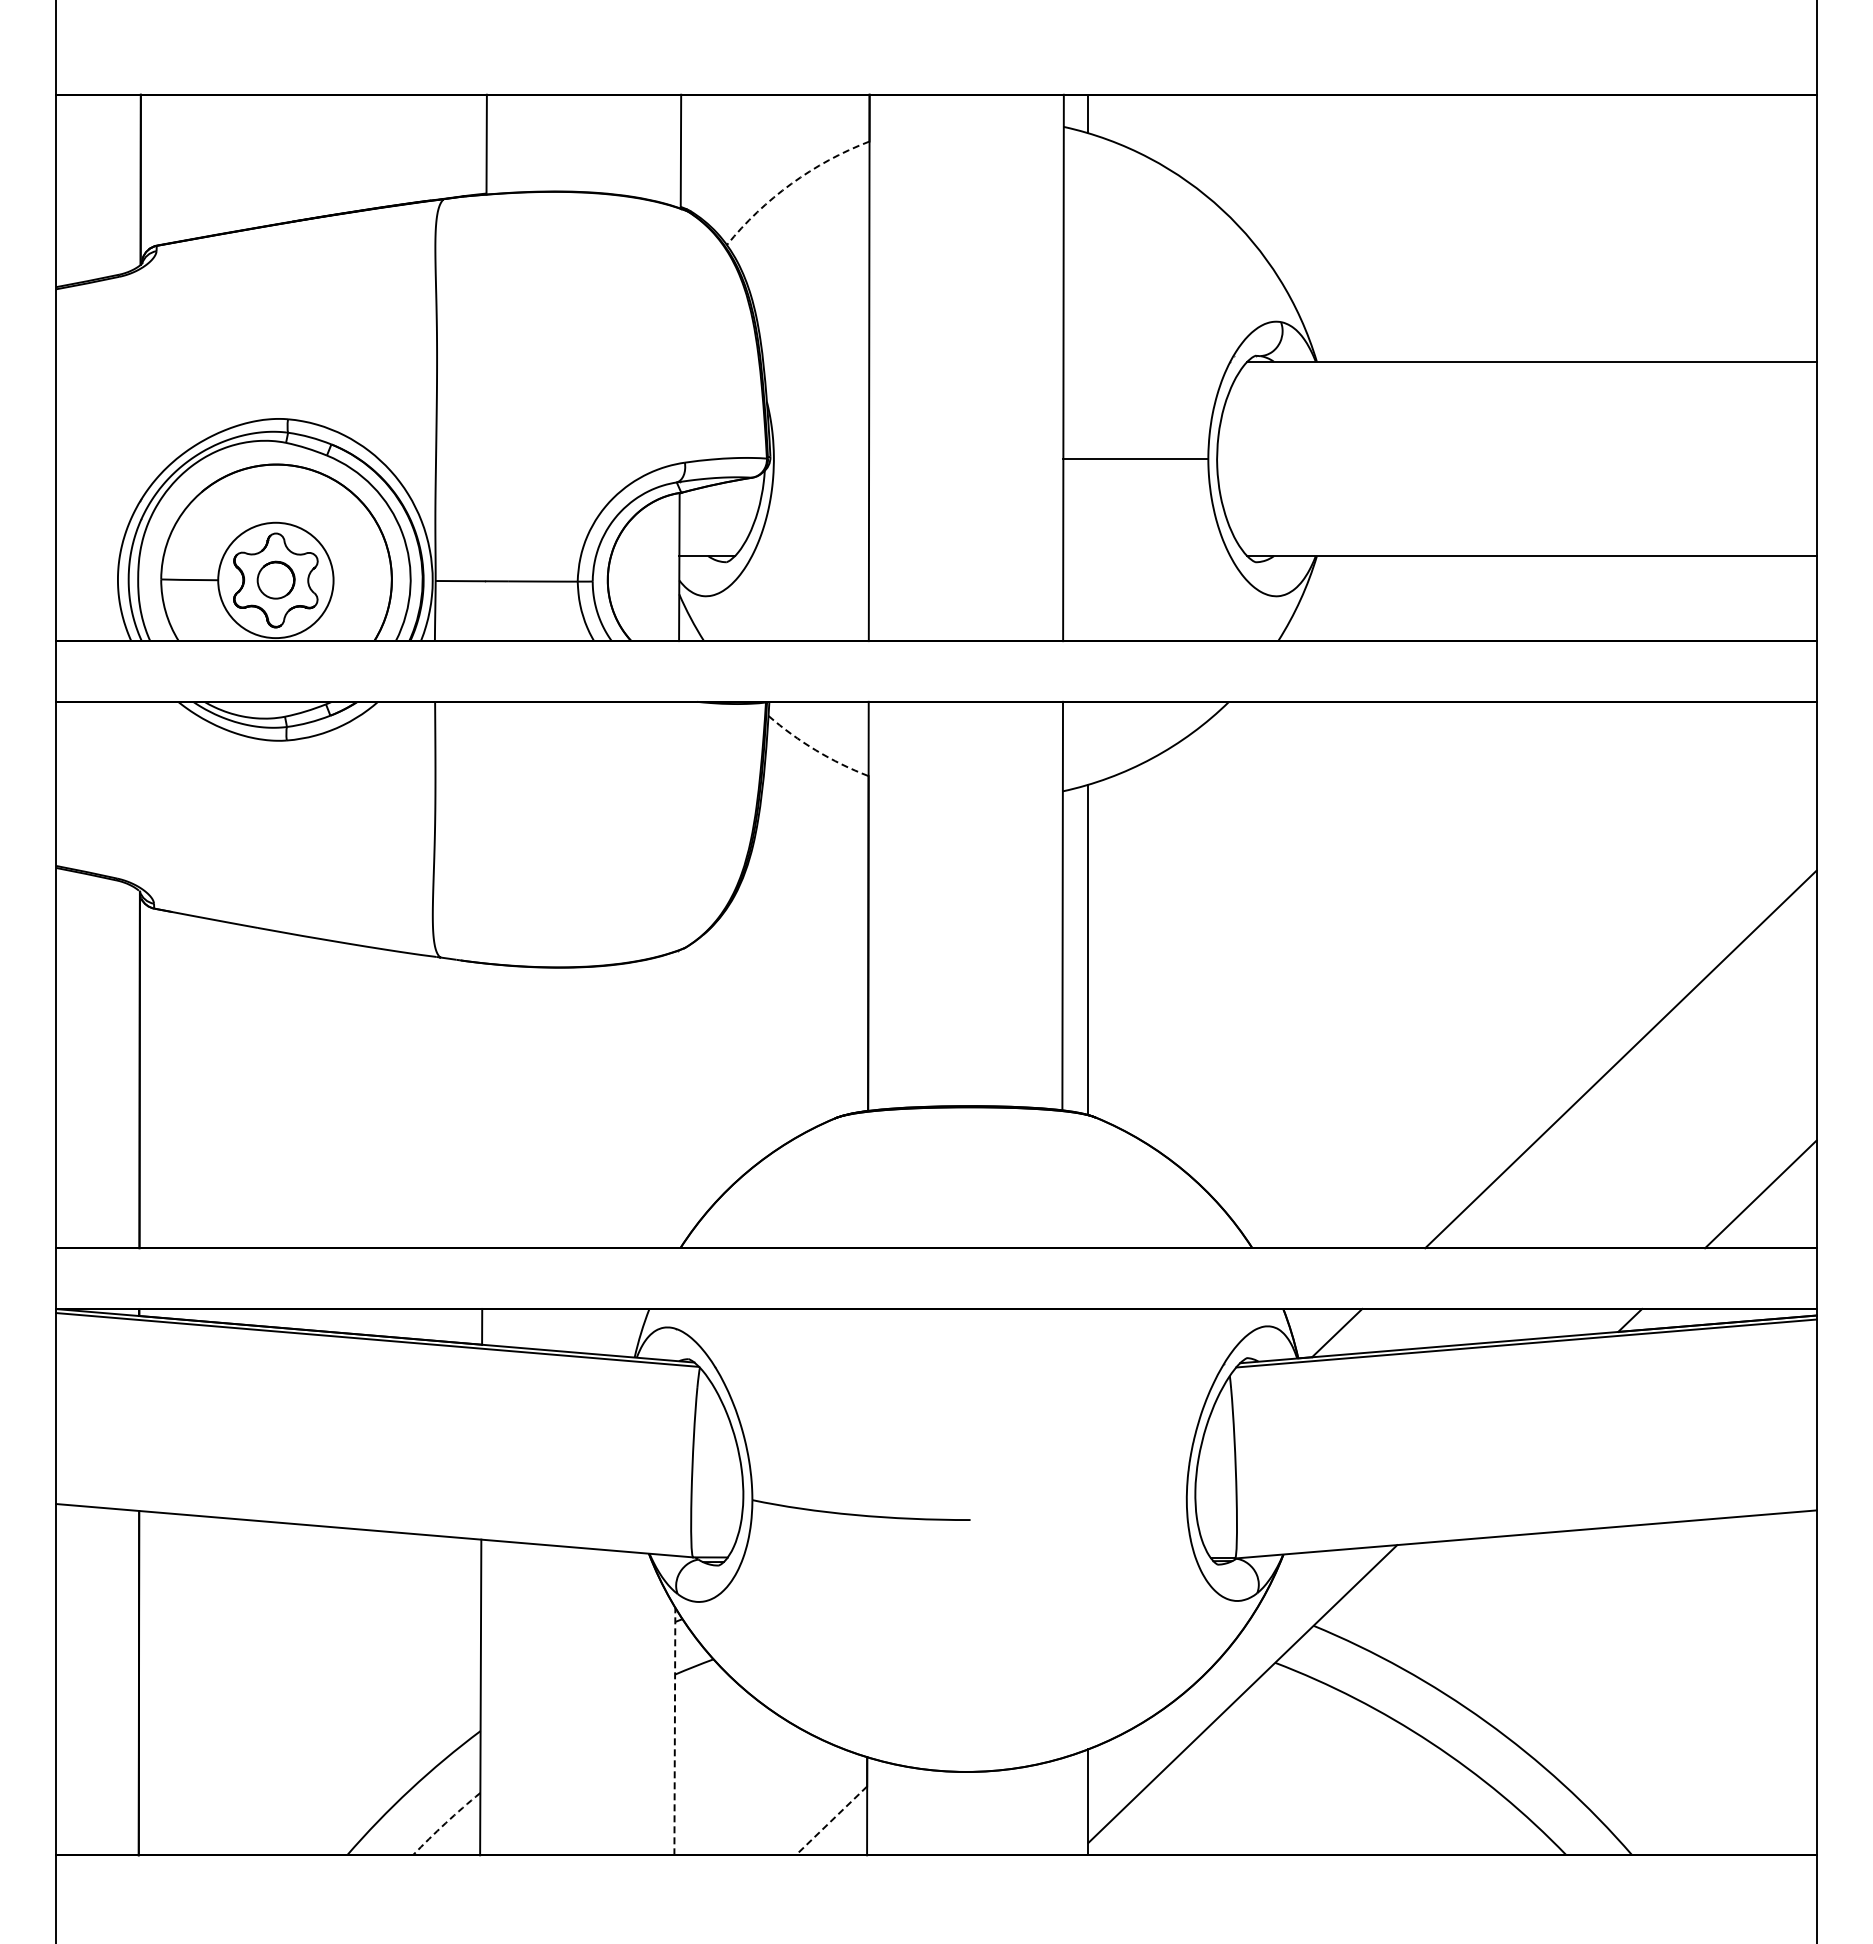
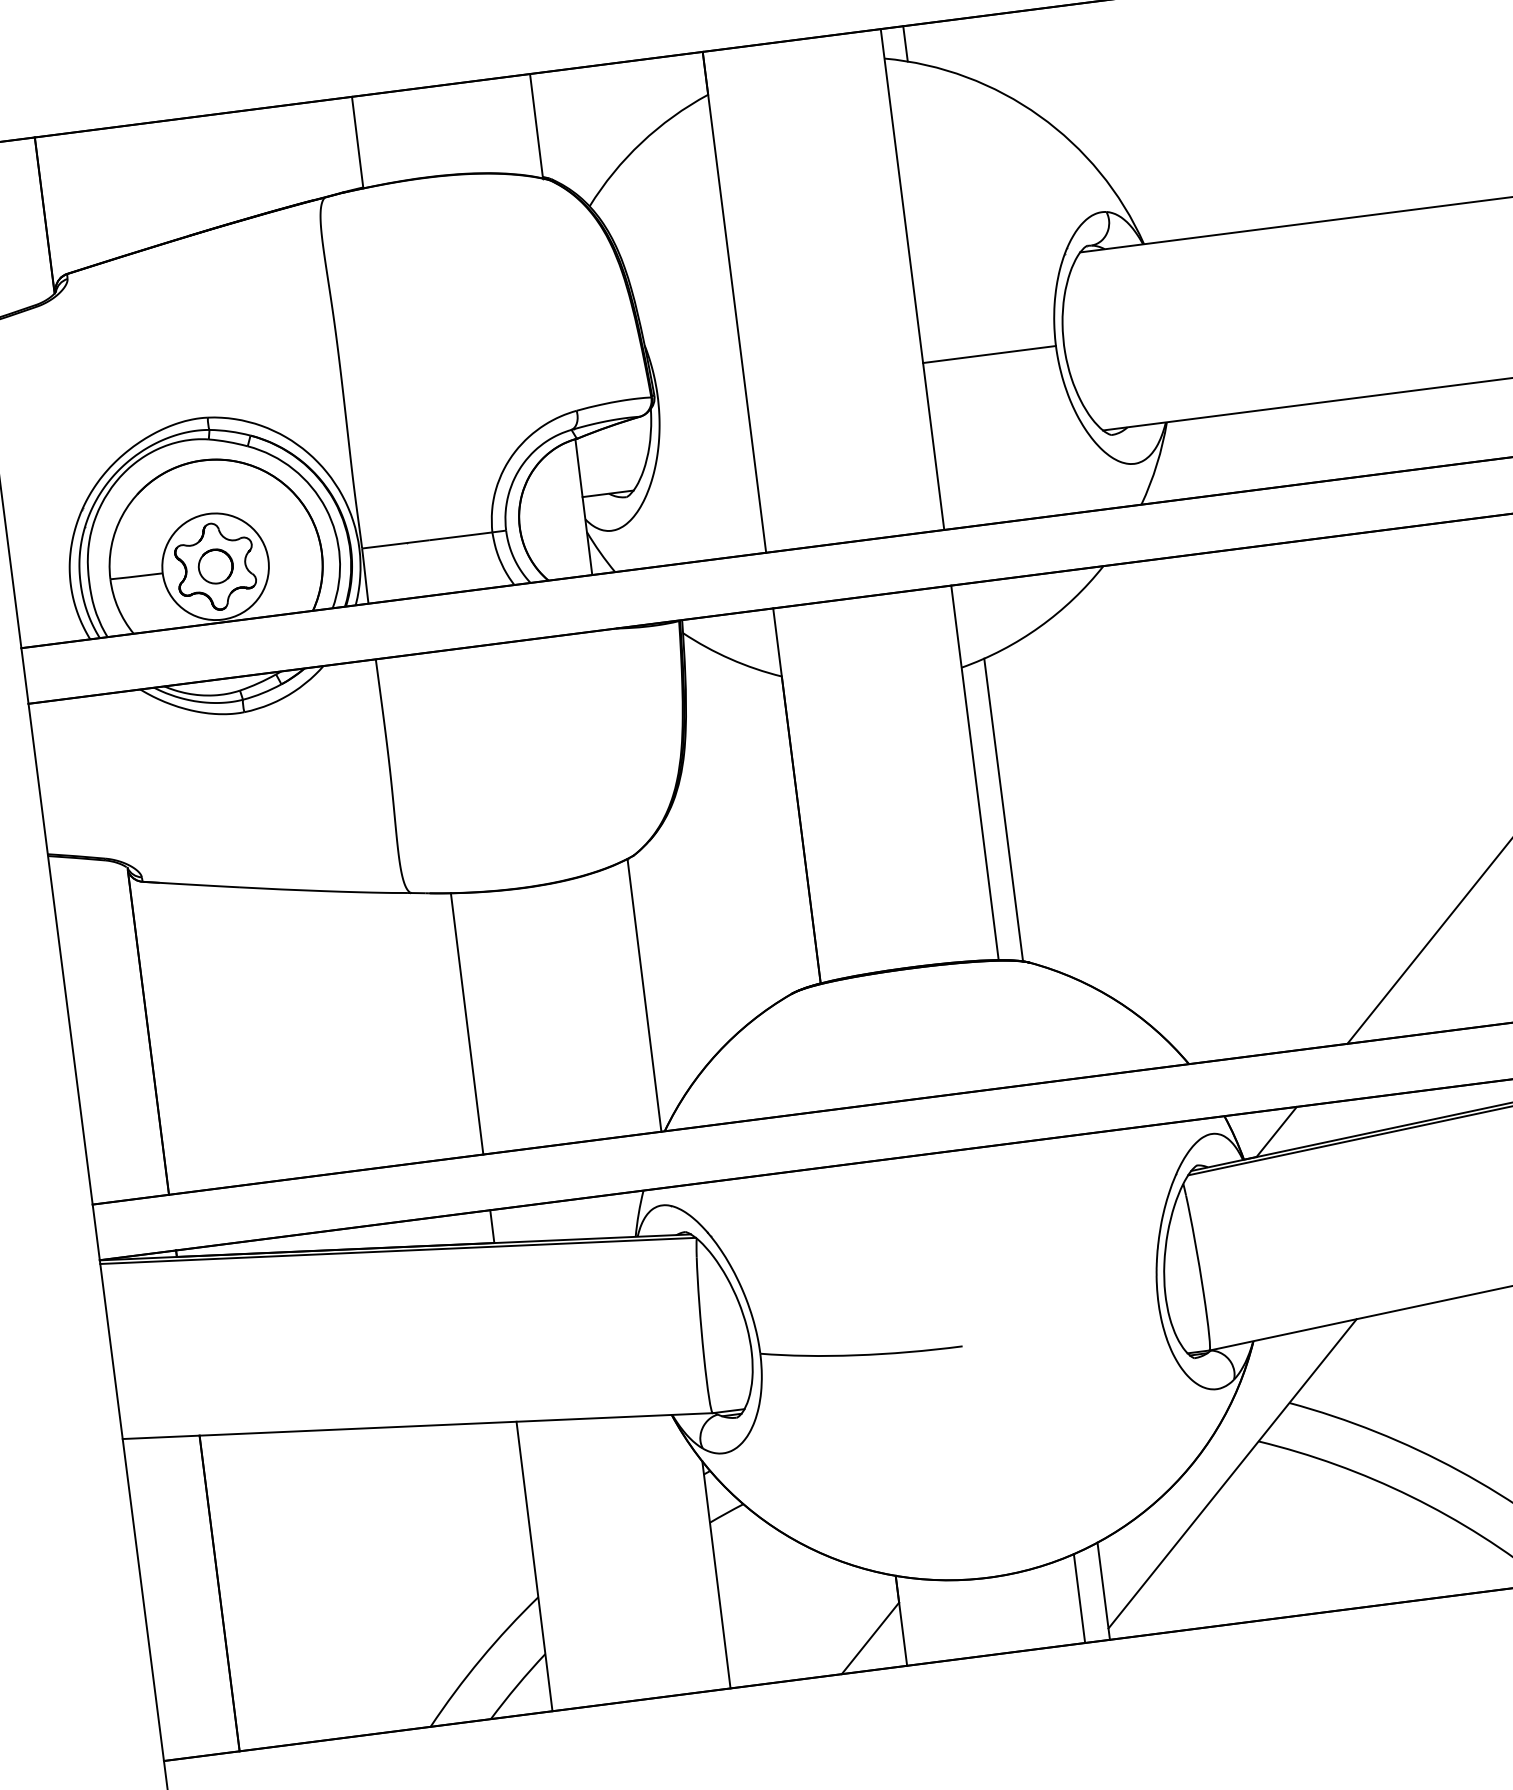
arc: (791, 183) -> (641, 142), dashed -> solid
arc: (815, 750) -> (730, 659), dashed -> solid
line: (676, 1099) -> (643, 995), added
line: (482, 1105) -> (466, 1023), added
line: (674, 1731) -> (716, 1574), dashed -> solid
line: (1061, 1806) -> (1079, 1598), added
line: (831, 1820) -> (870, 1638), dashed -> solid
arc: (445, 1823) -> (517, 1686), dashed -> solid

